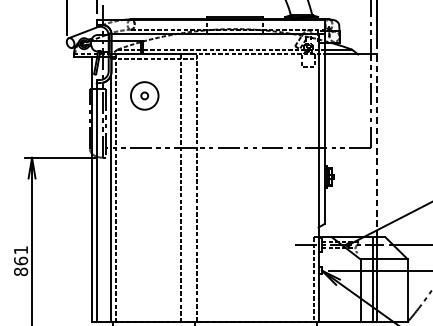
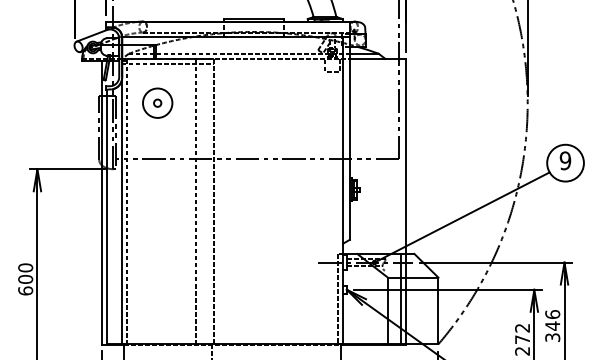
line: (376, 144) -> (405, 155), dashed -> solid
text: (20, 261) -> (25, 279), 861 -> 600

